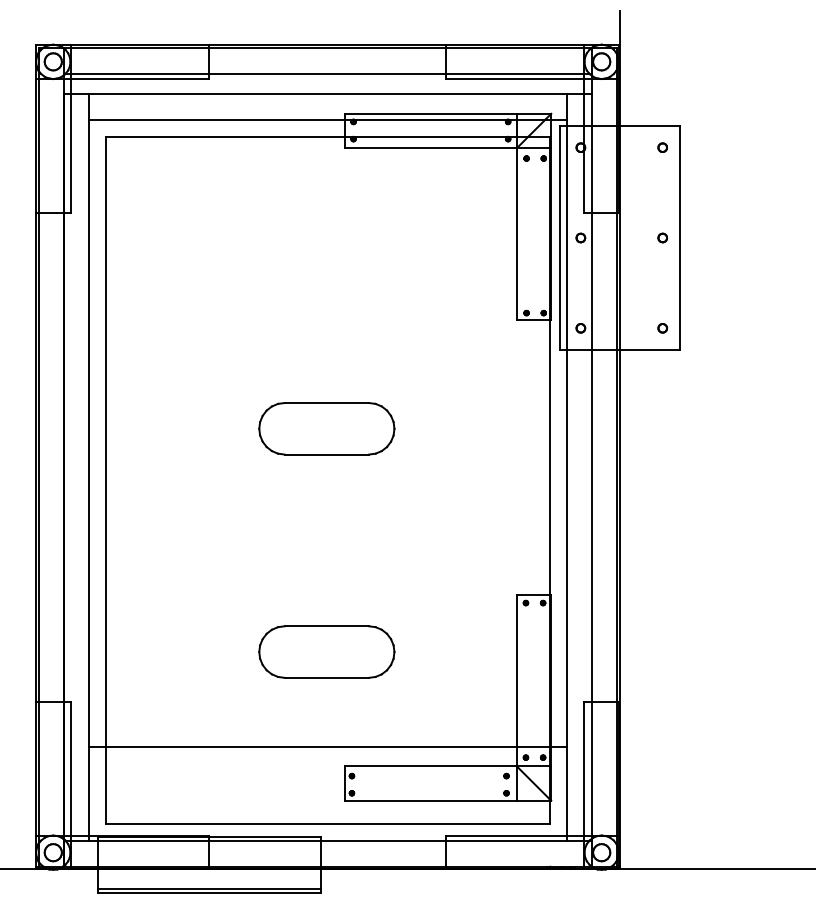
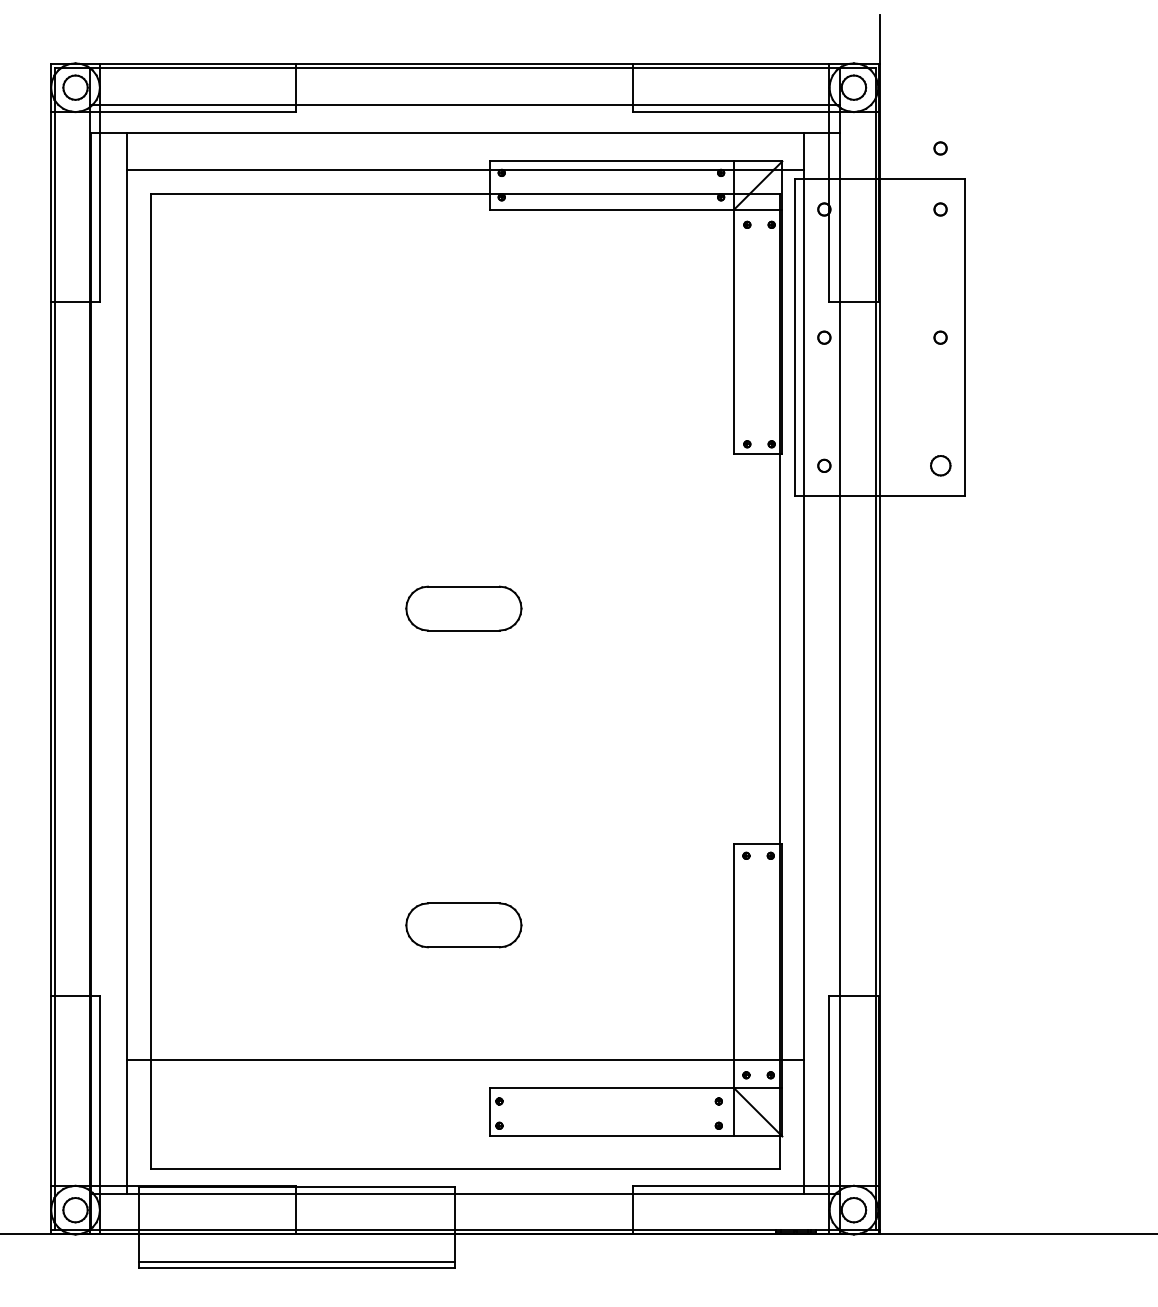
part: (662, 104) -> (940, 148), added
part: (662, 328) -> (940, 466), size x1.6
part: (326, 428) -> (463, 608), size x0.6
part: (326, 651) -> (463, 924), size x0.6

